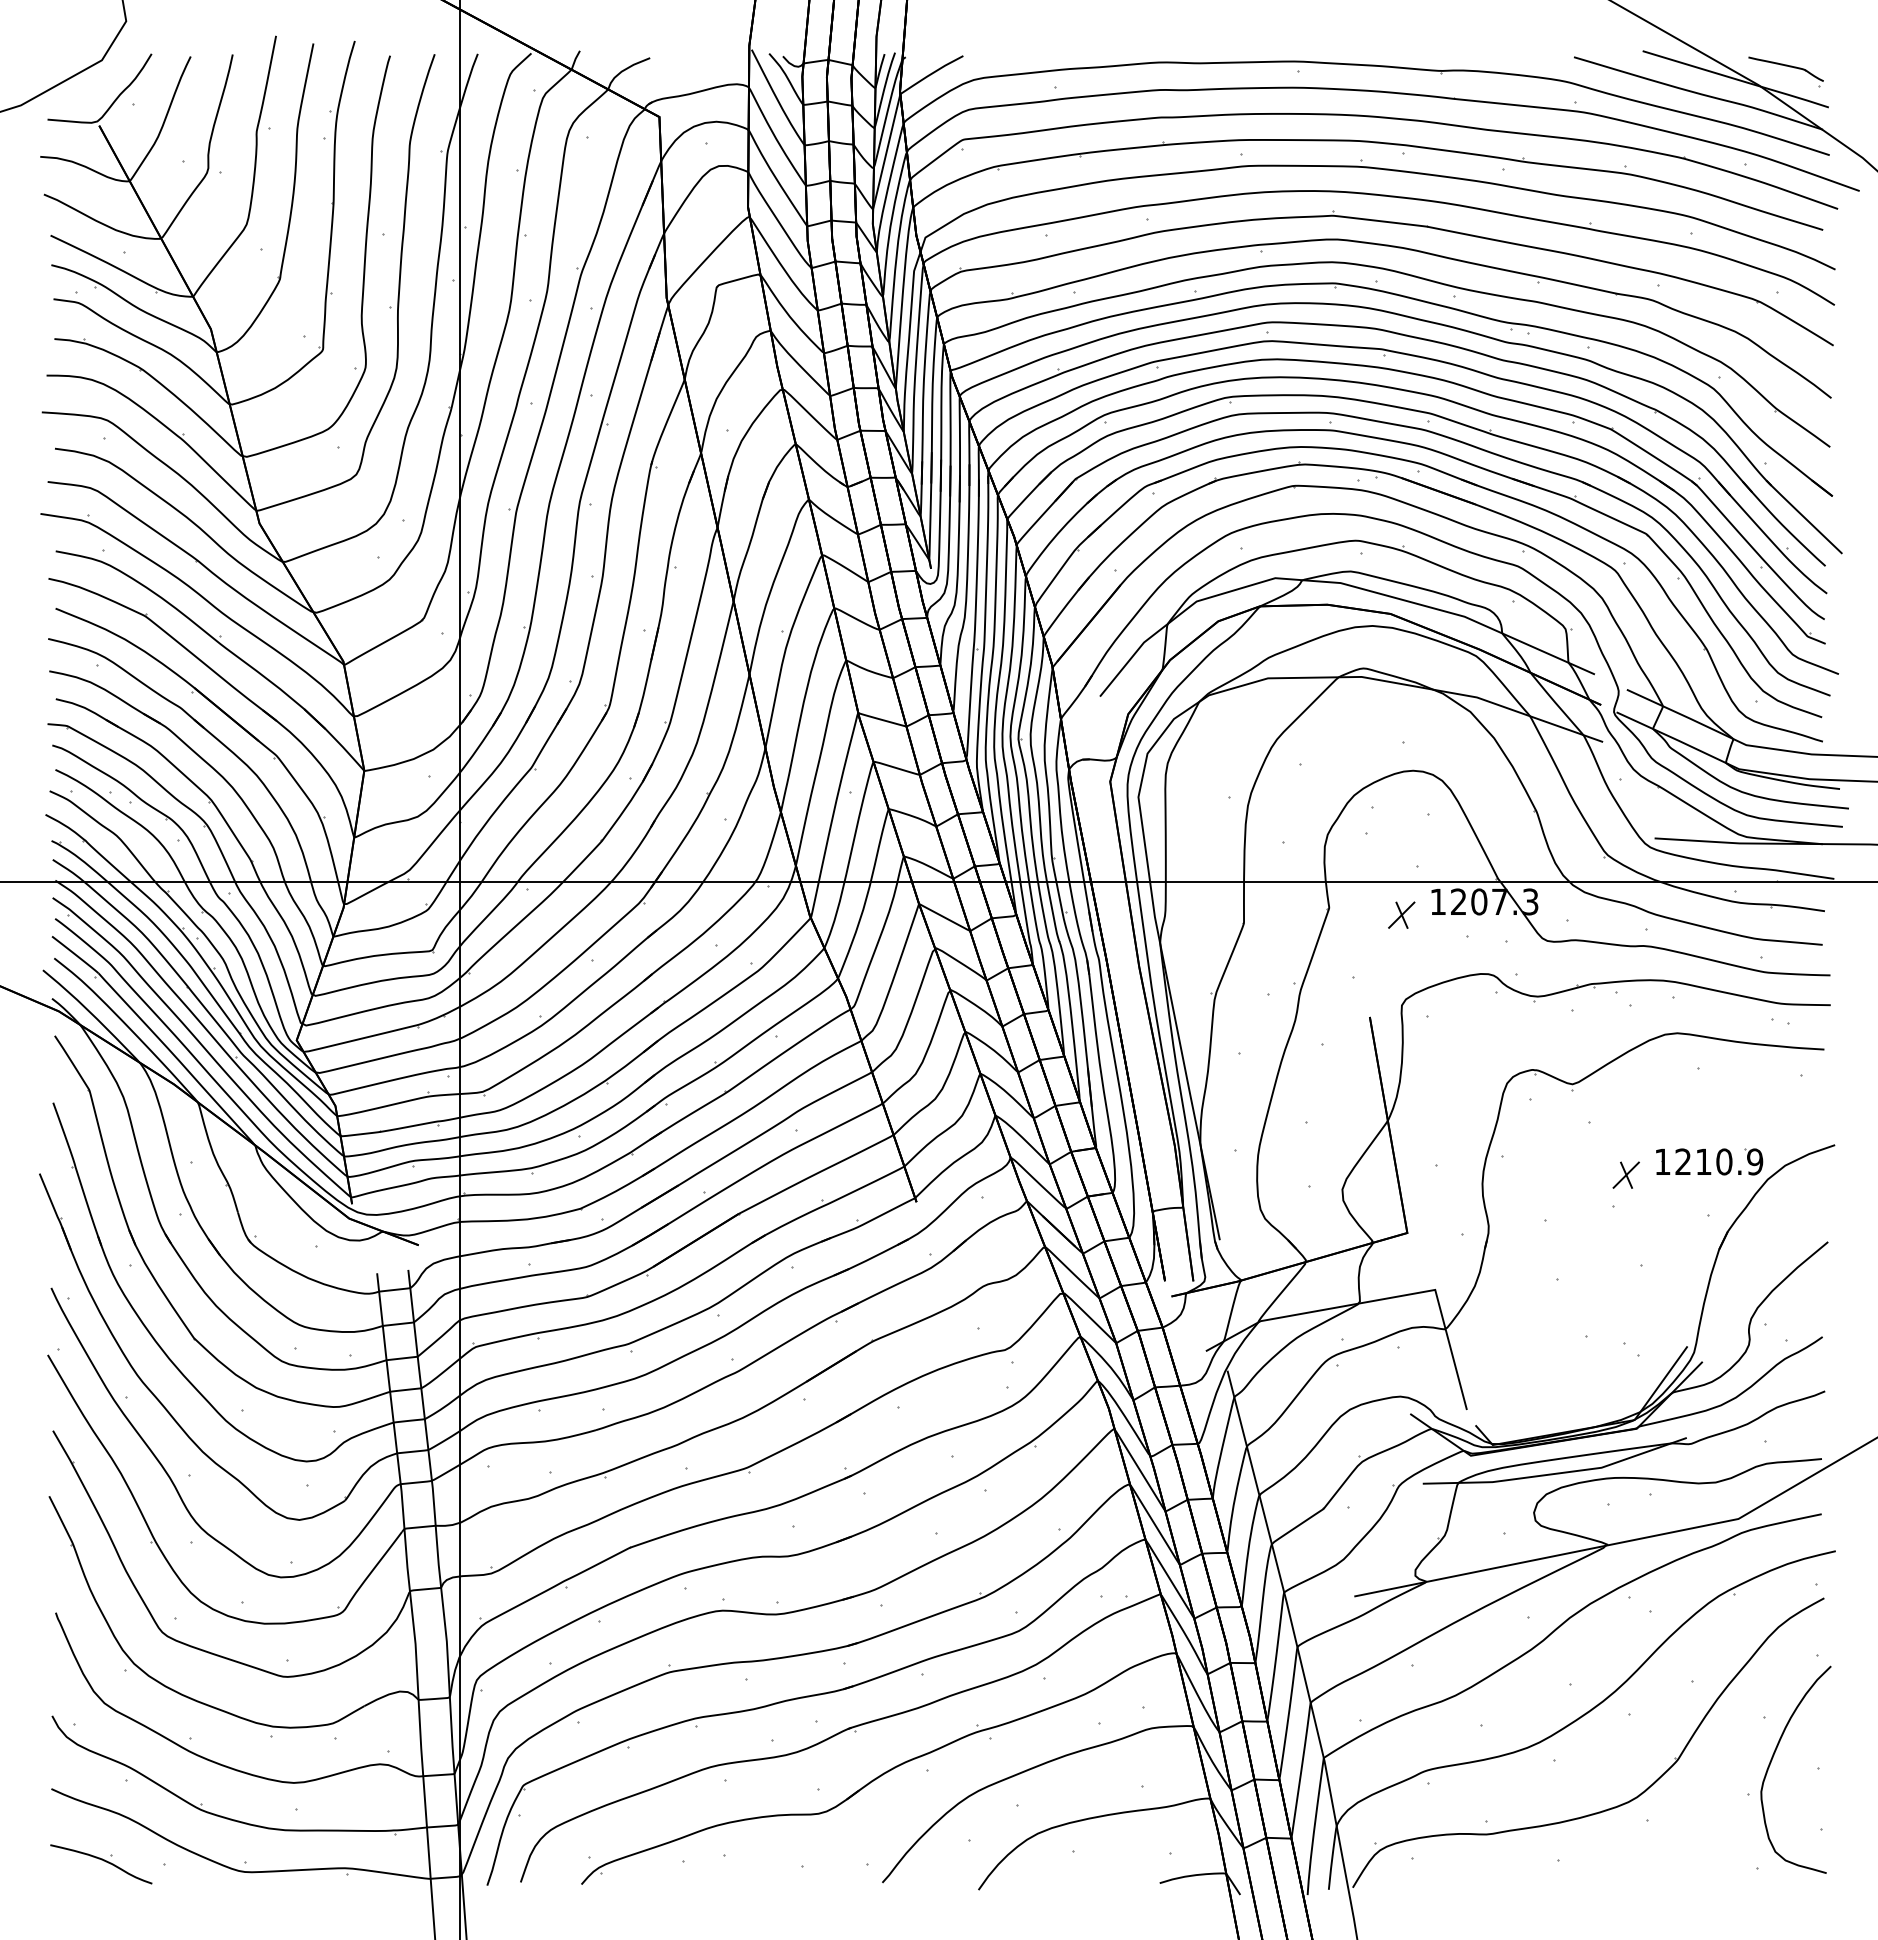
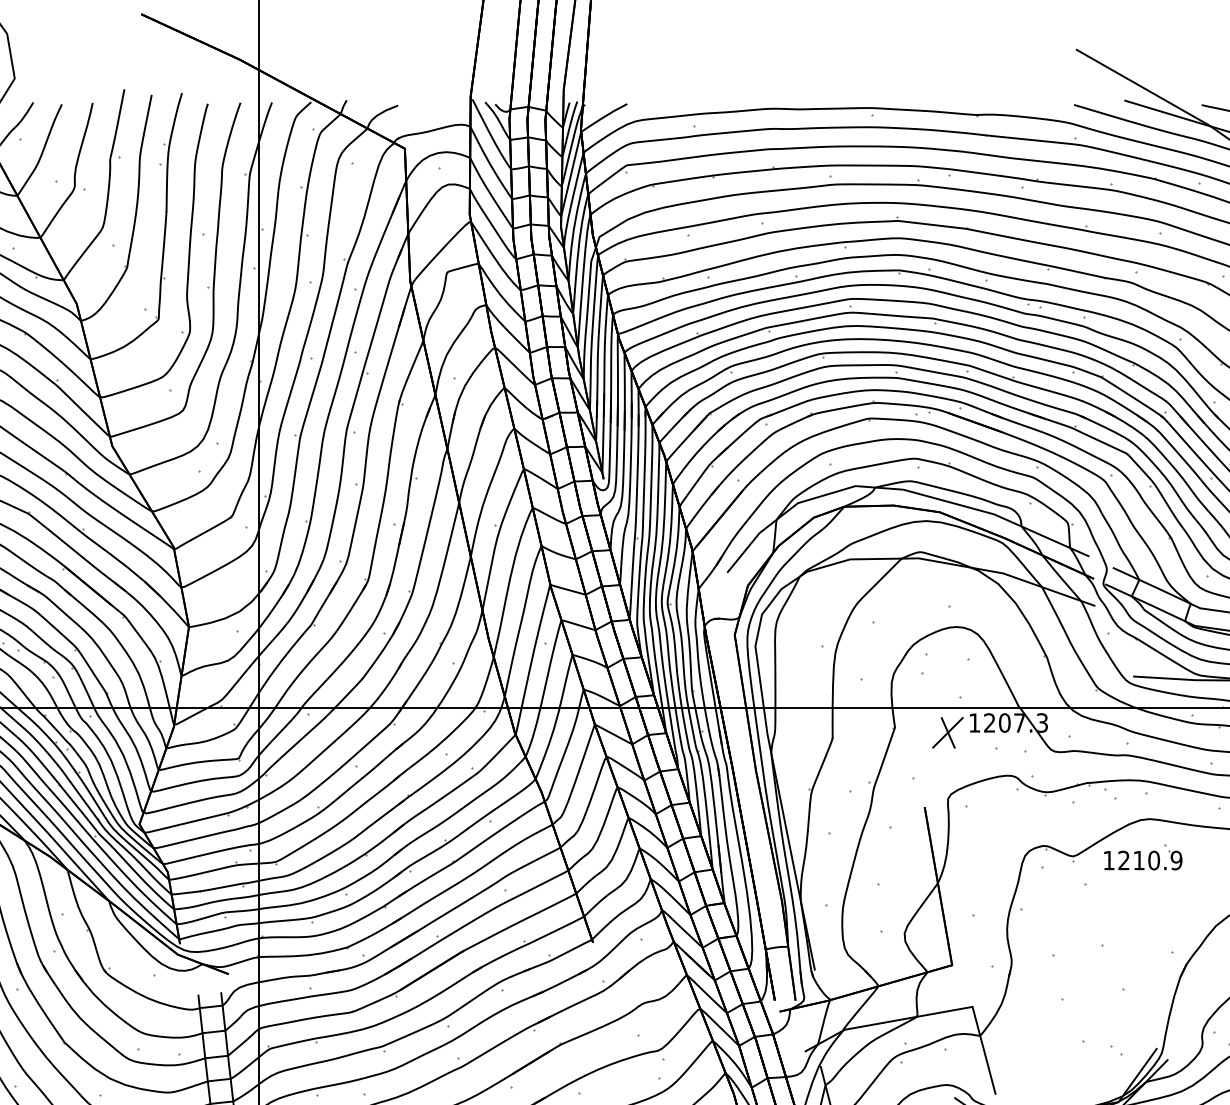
part: (1401, 914) -> (947, 732), size x1.6
part: (1709, 1161) -> (1143, 860), moved
part: (1625, 1174) -> (1111, 922), removed

